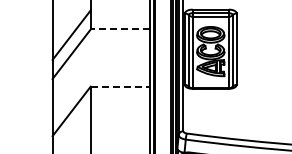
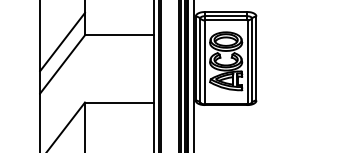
line: (120, 29) -> (119, 35), dashed -> solid
line: (120, 86) -> (119, 102), dashed -> solid

